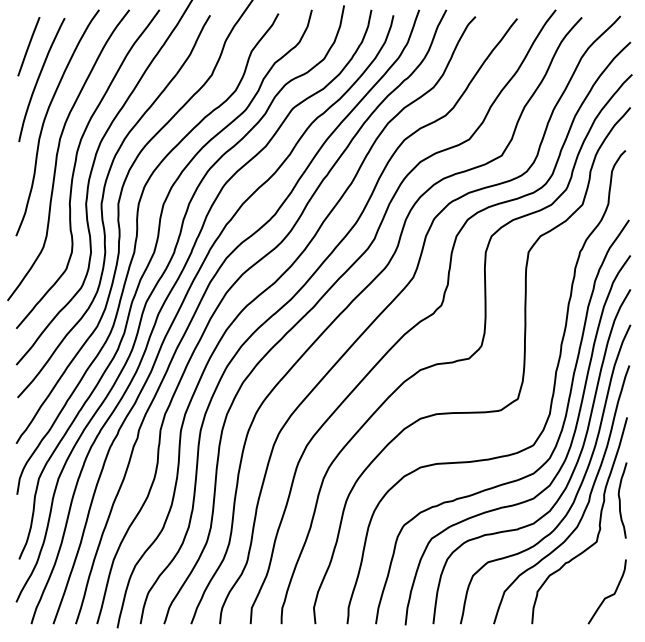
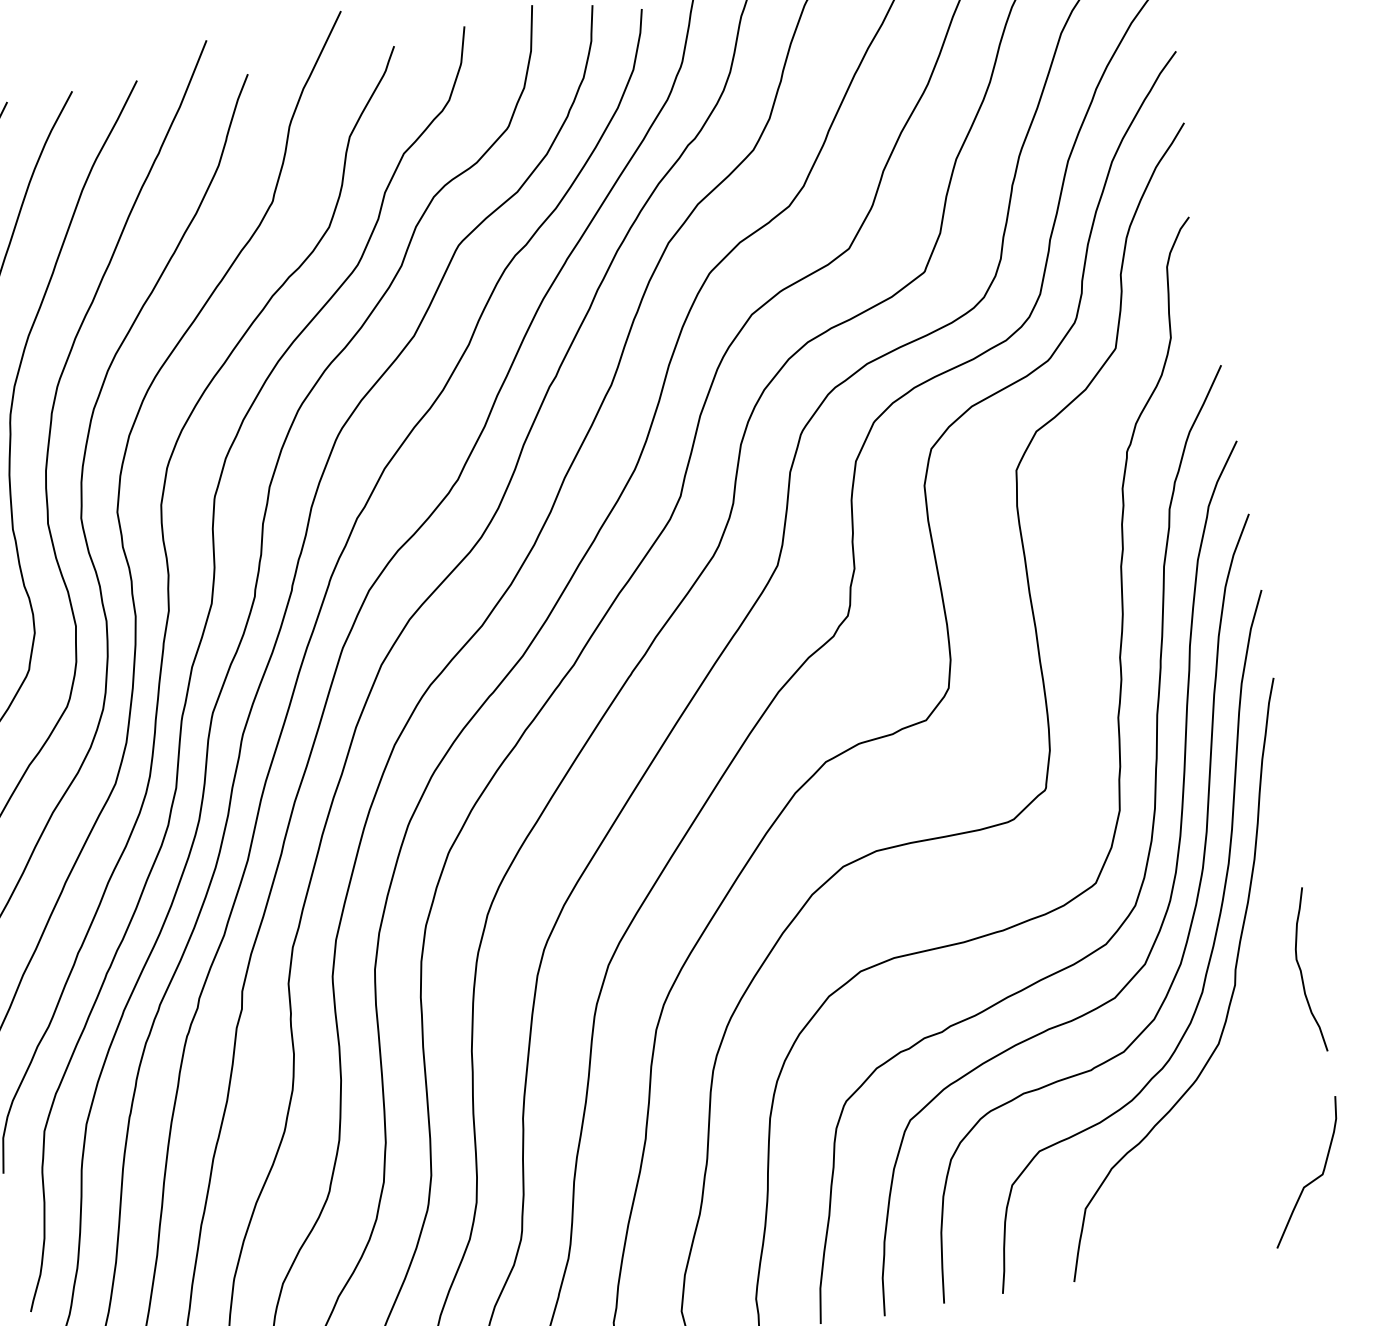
curve: (598, 525) -> (1264, 1032), removed

